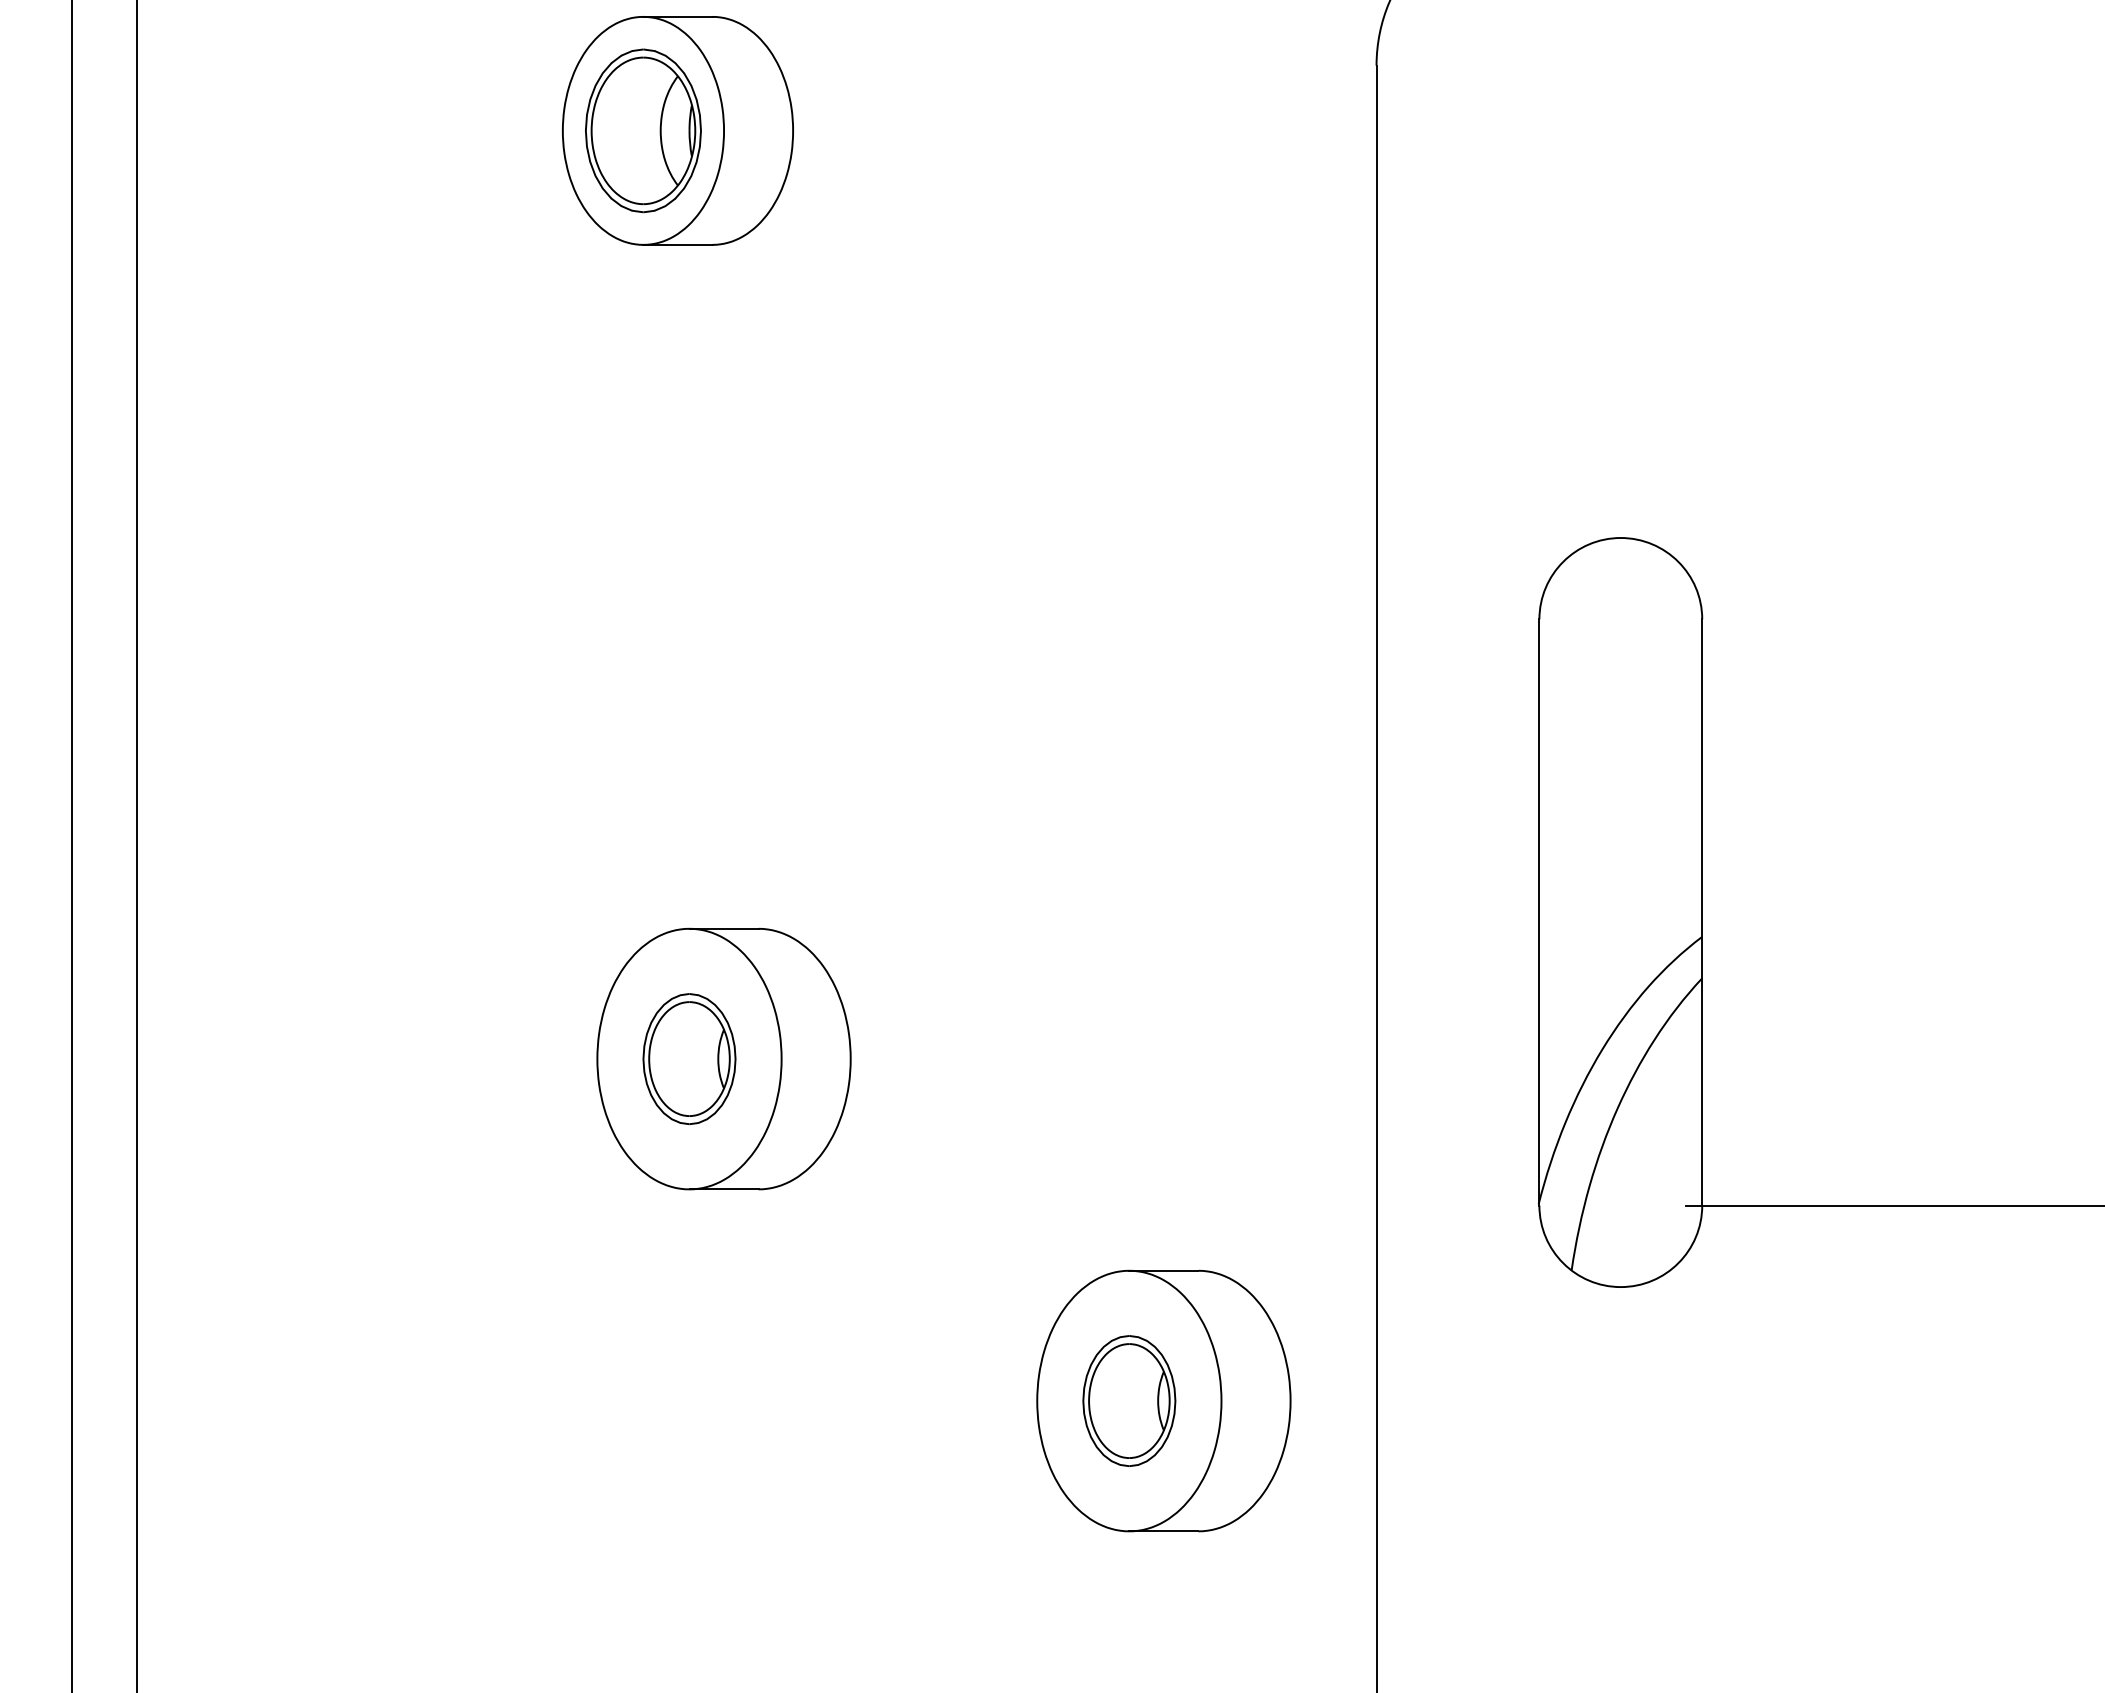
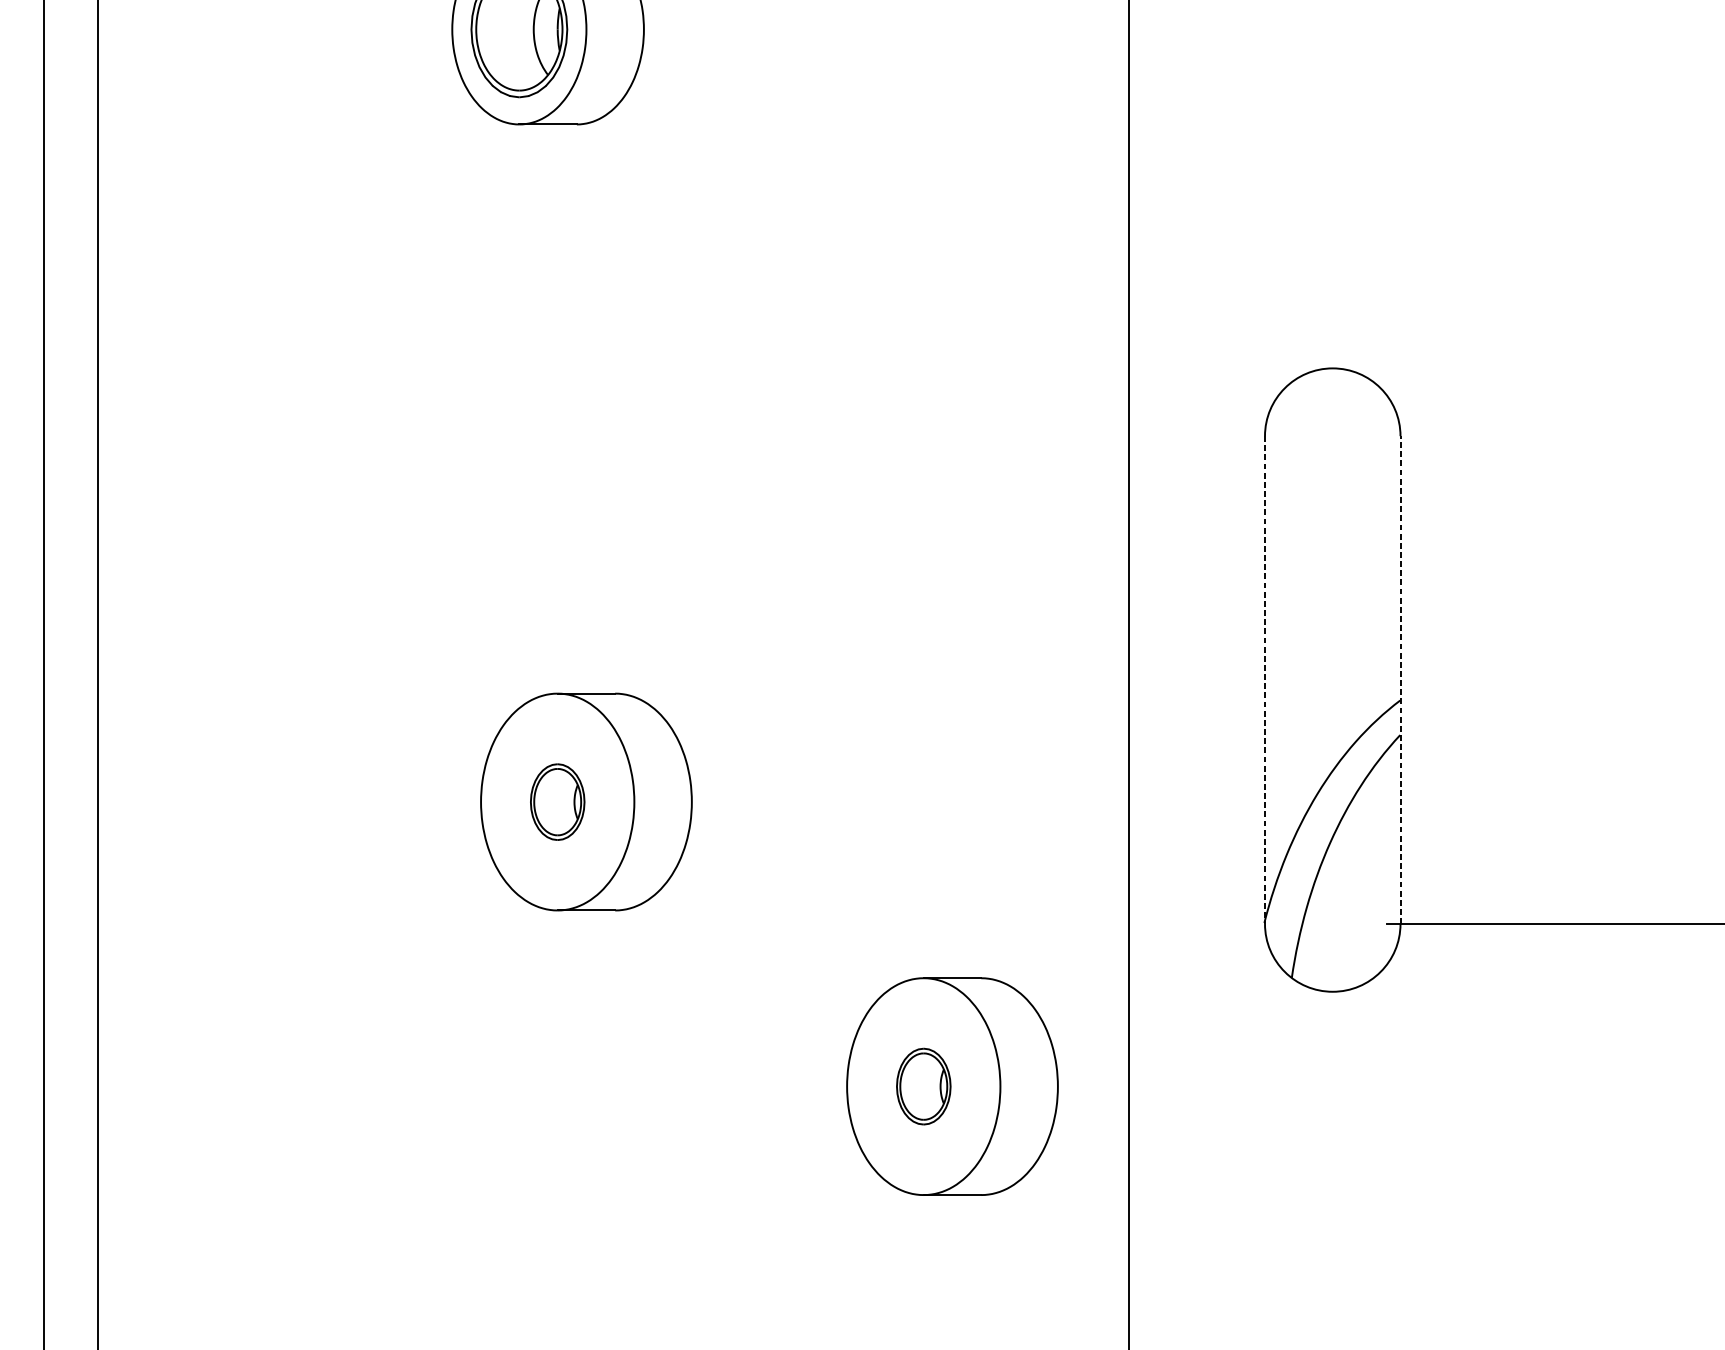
line: (1702, 912) -> (1400, 680), solid -> dashed
line: (1539, 913) -> (1265, 680), solid -> dashed
part: (689, 1059) -> (557, 802), size x0.7
part: (1129, 1400) -> (923, 1086), size x0.7

